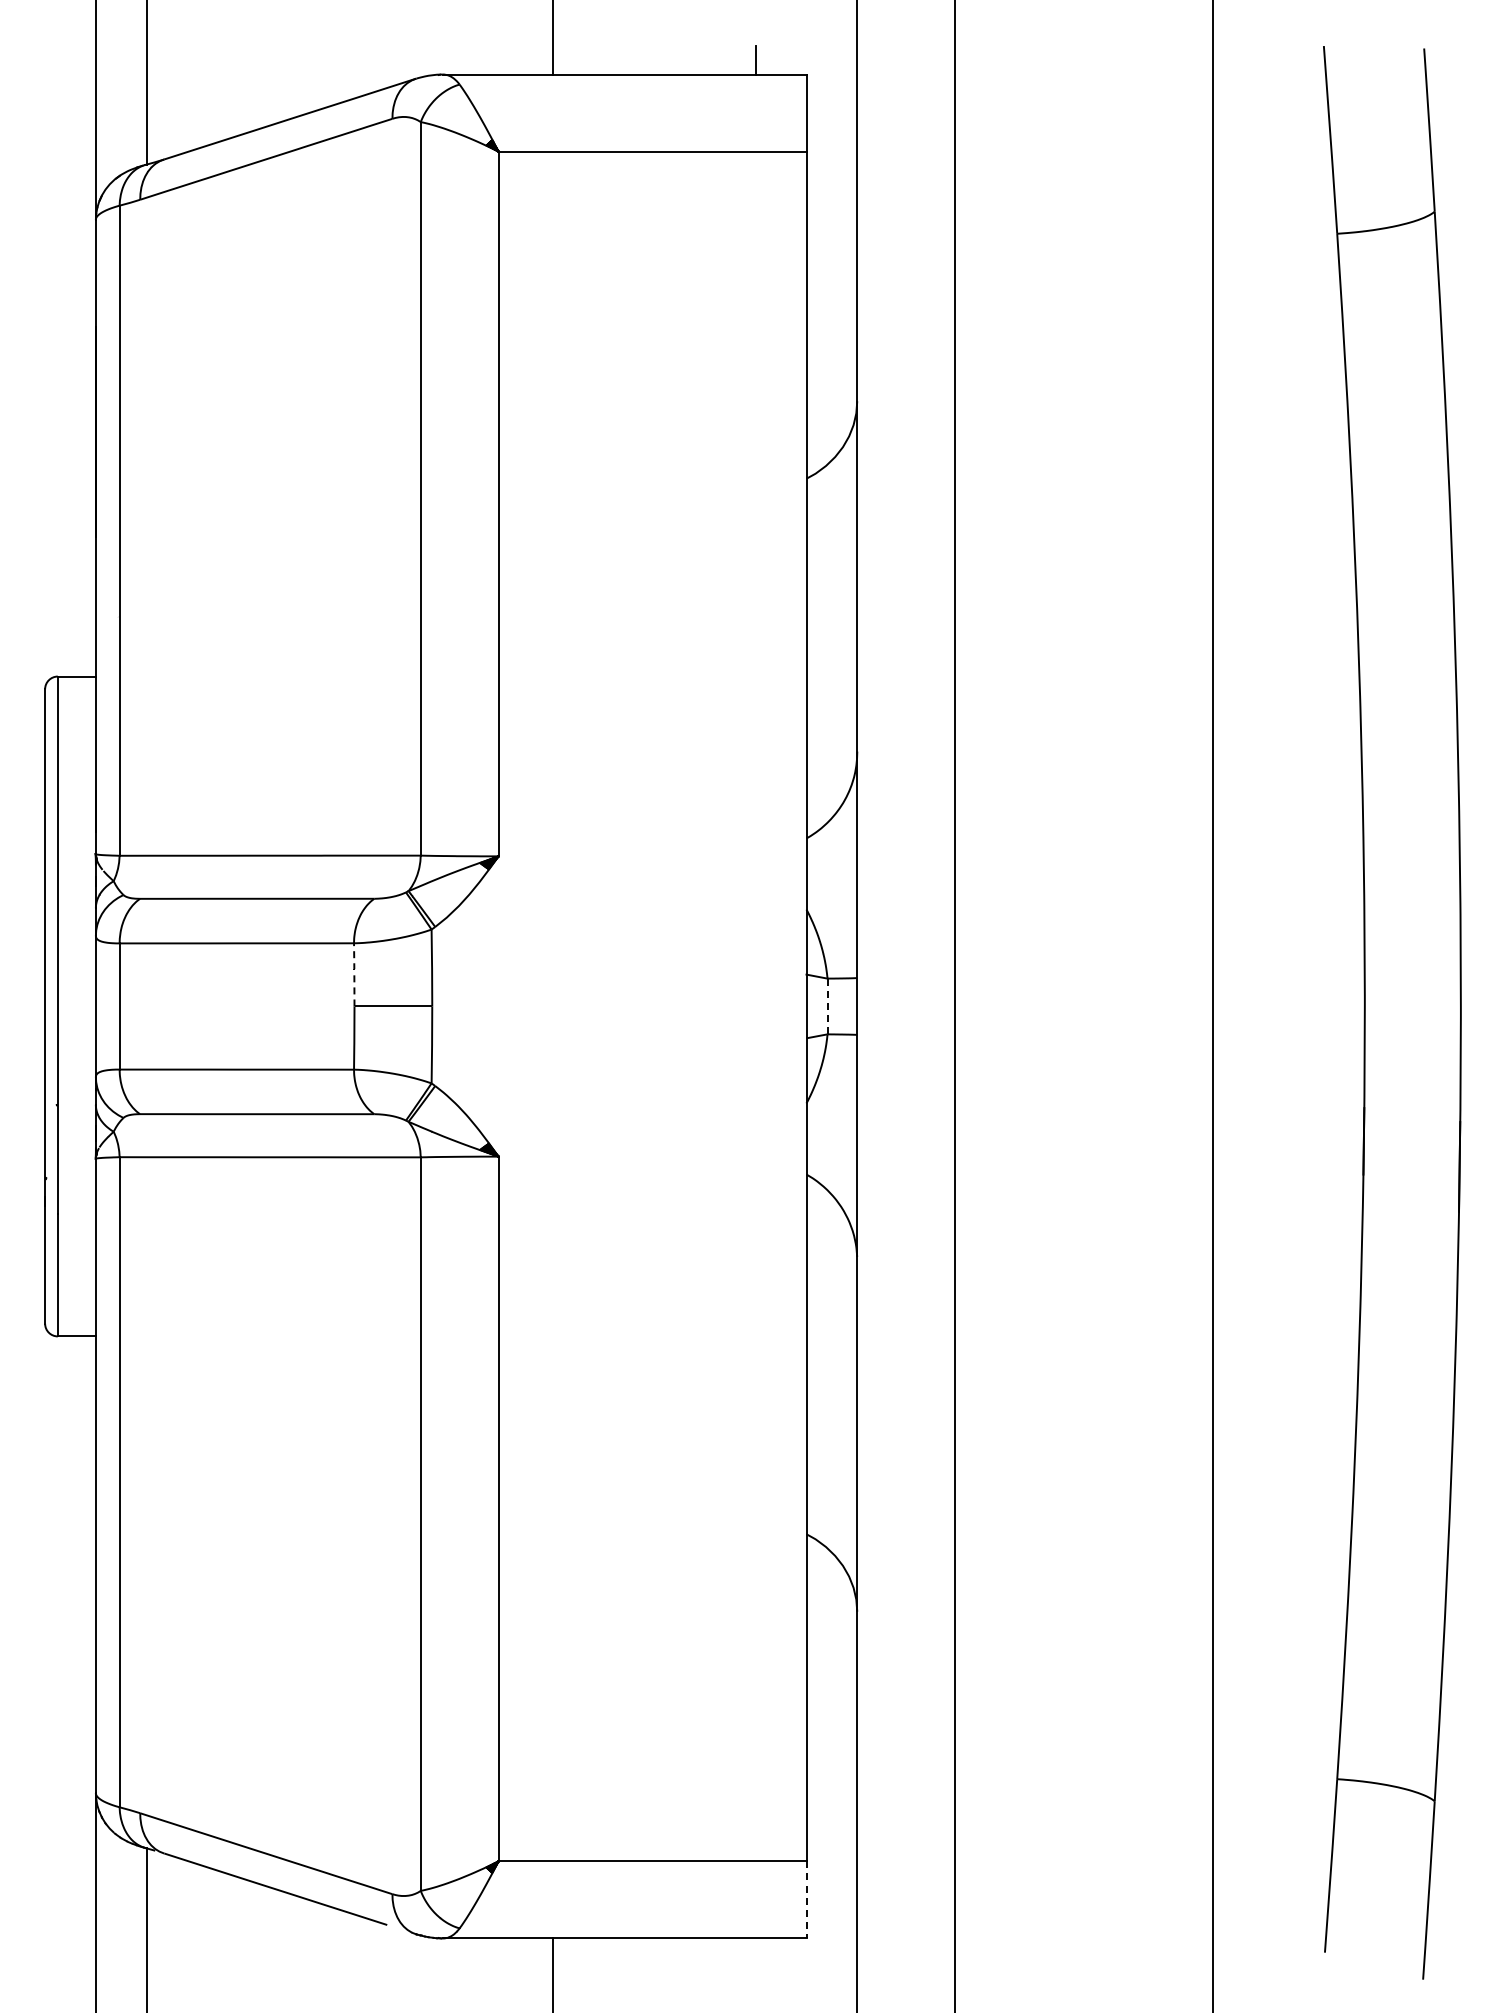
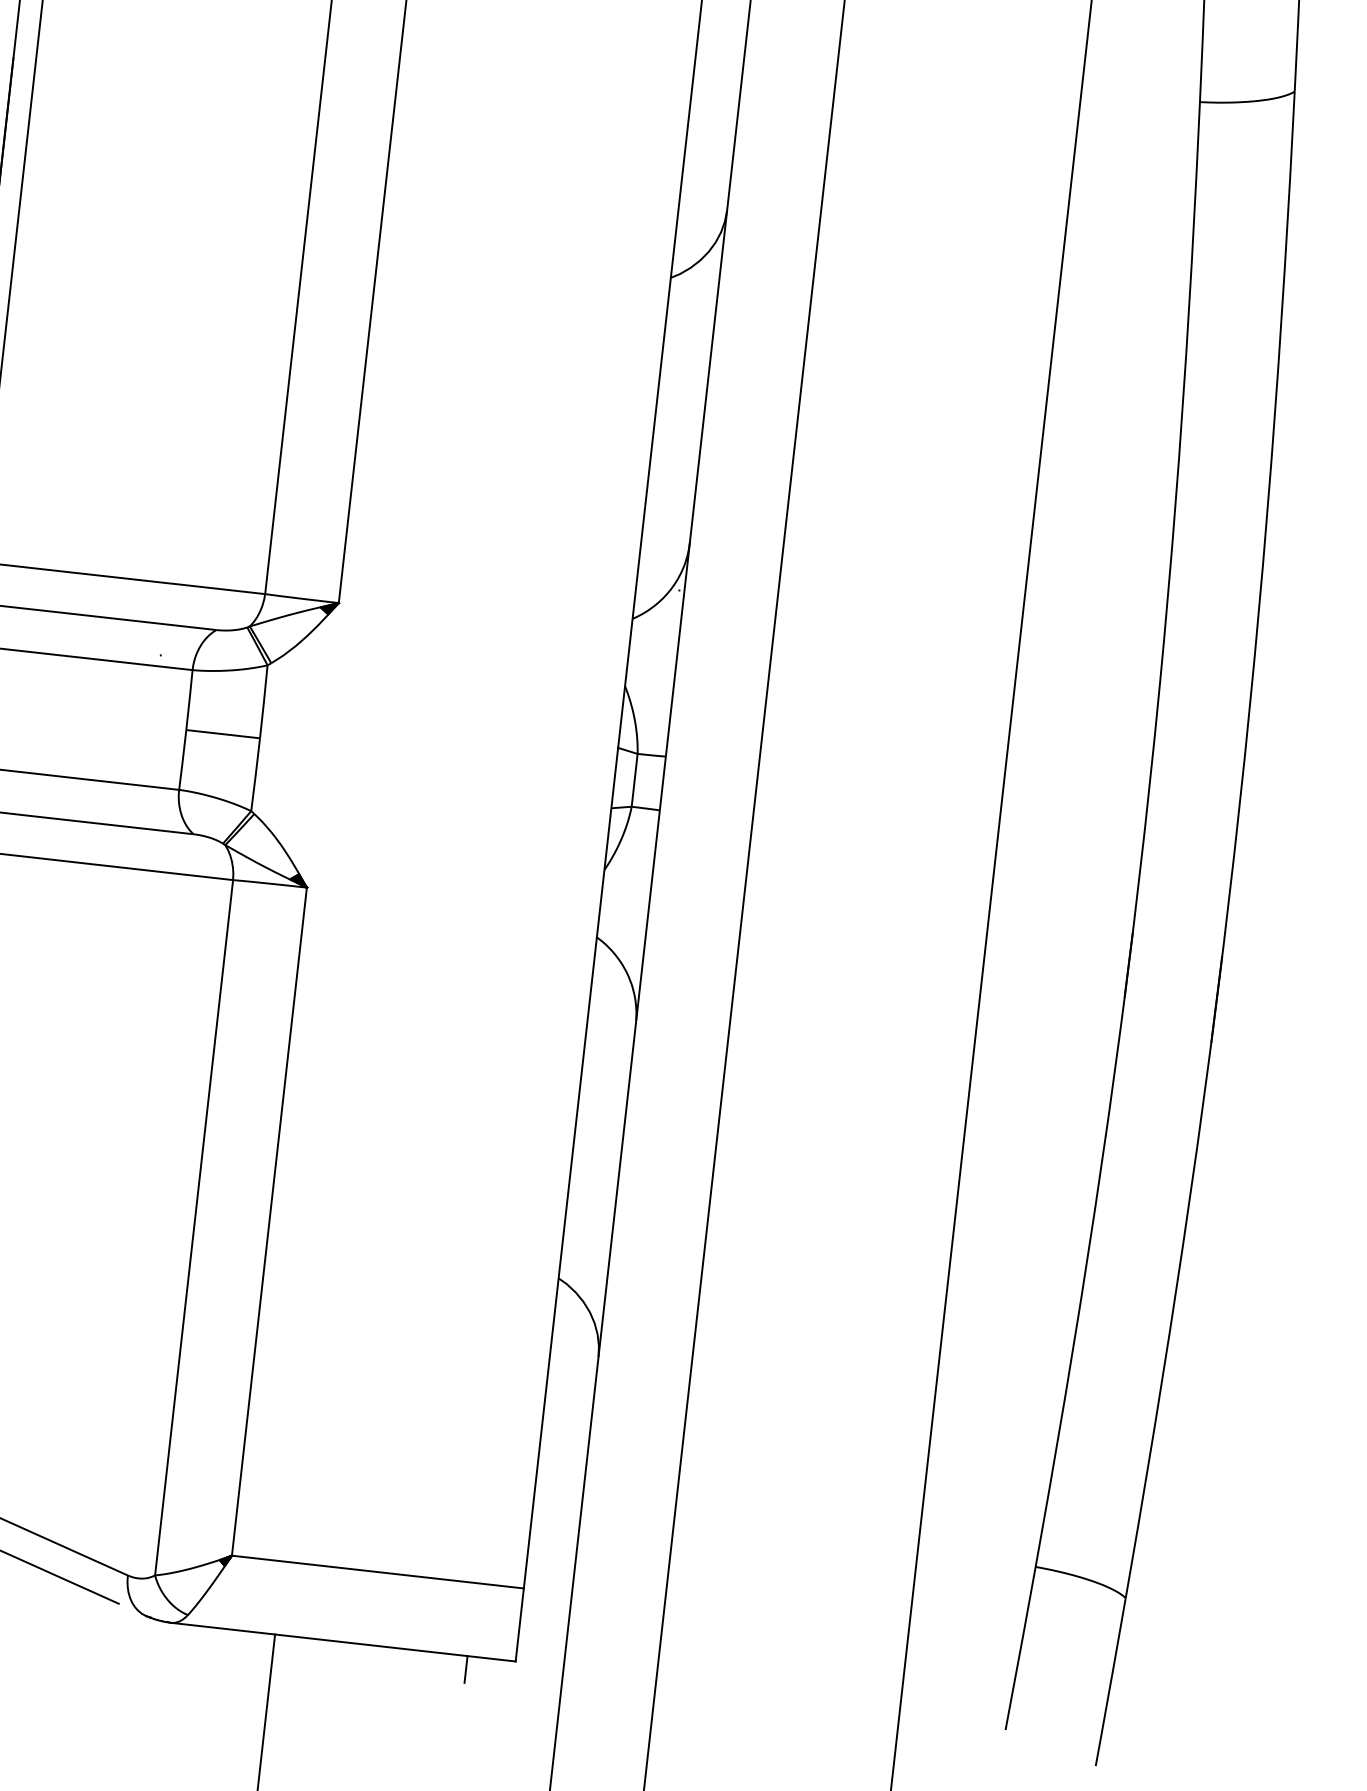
line: (354, 974) -> (189, 699), dashed -> solid
line: (827, 1006) -> (634, 780), dashed -> solid
line: (806, 1899) -> (519, 1624), dashed -> solid
line: (755, 1952) -> (465, 1669), added

